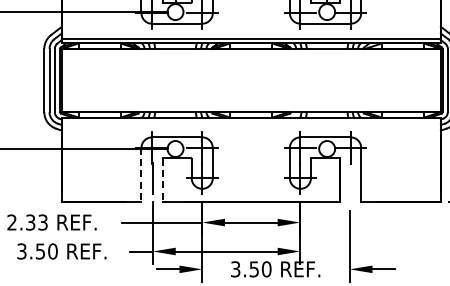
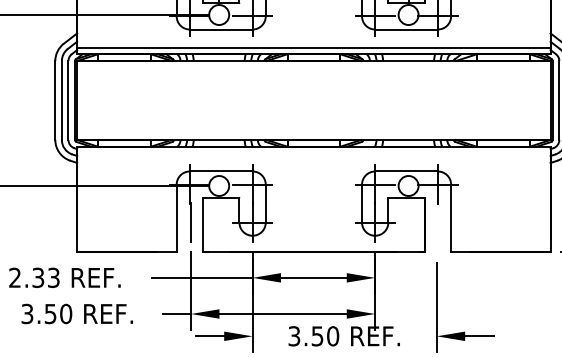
line: (141, 174) -> (176, 217), dashed -> solid
line: (162, 180) -> (202, 225), dashed -> solid

